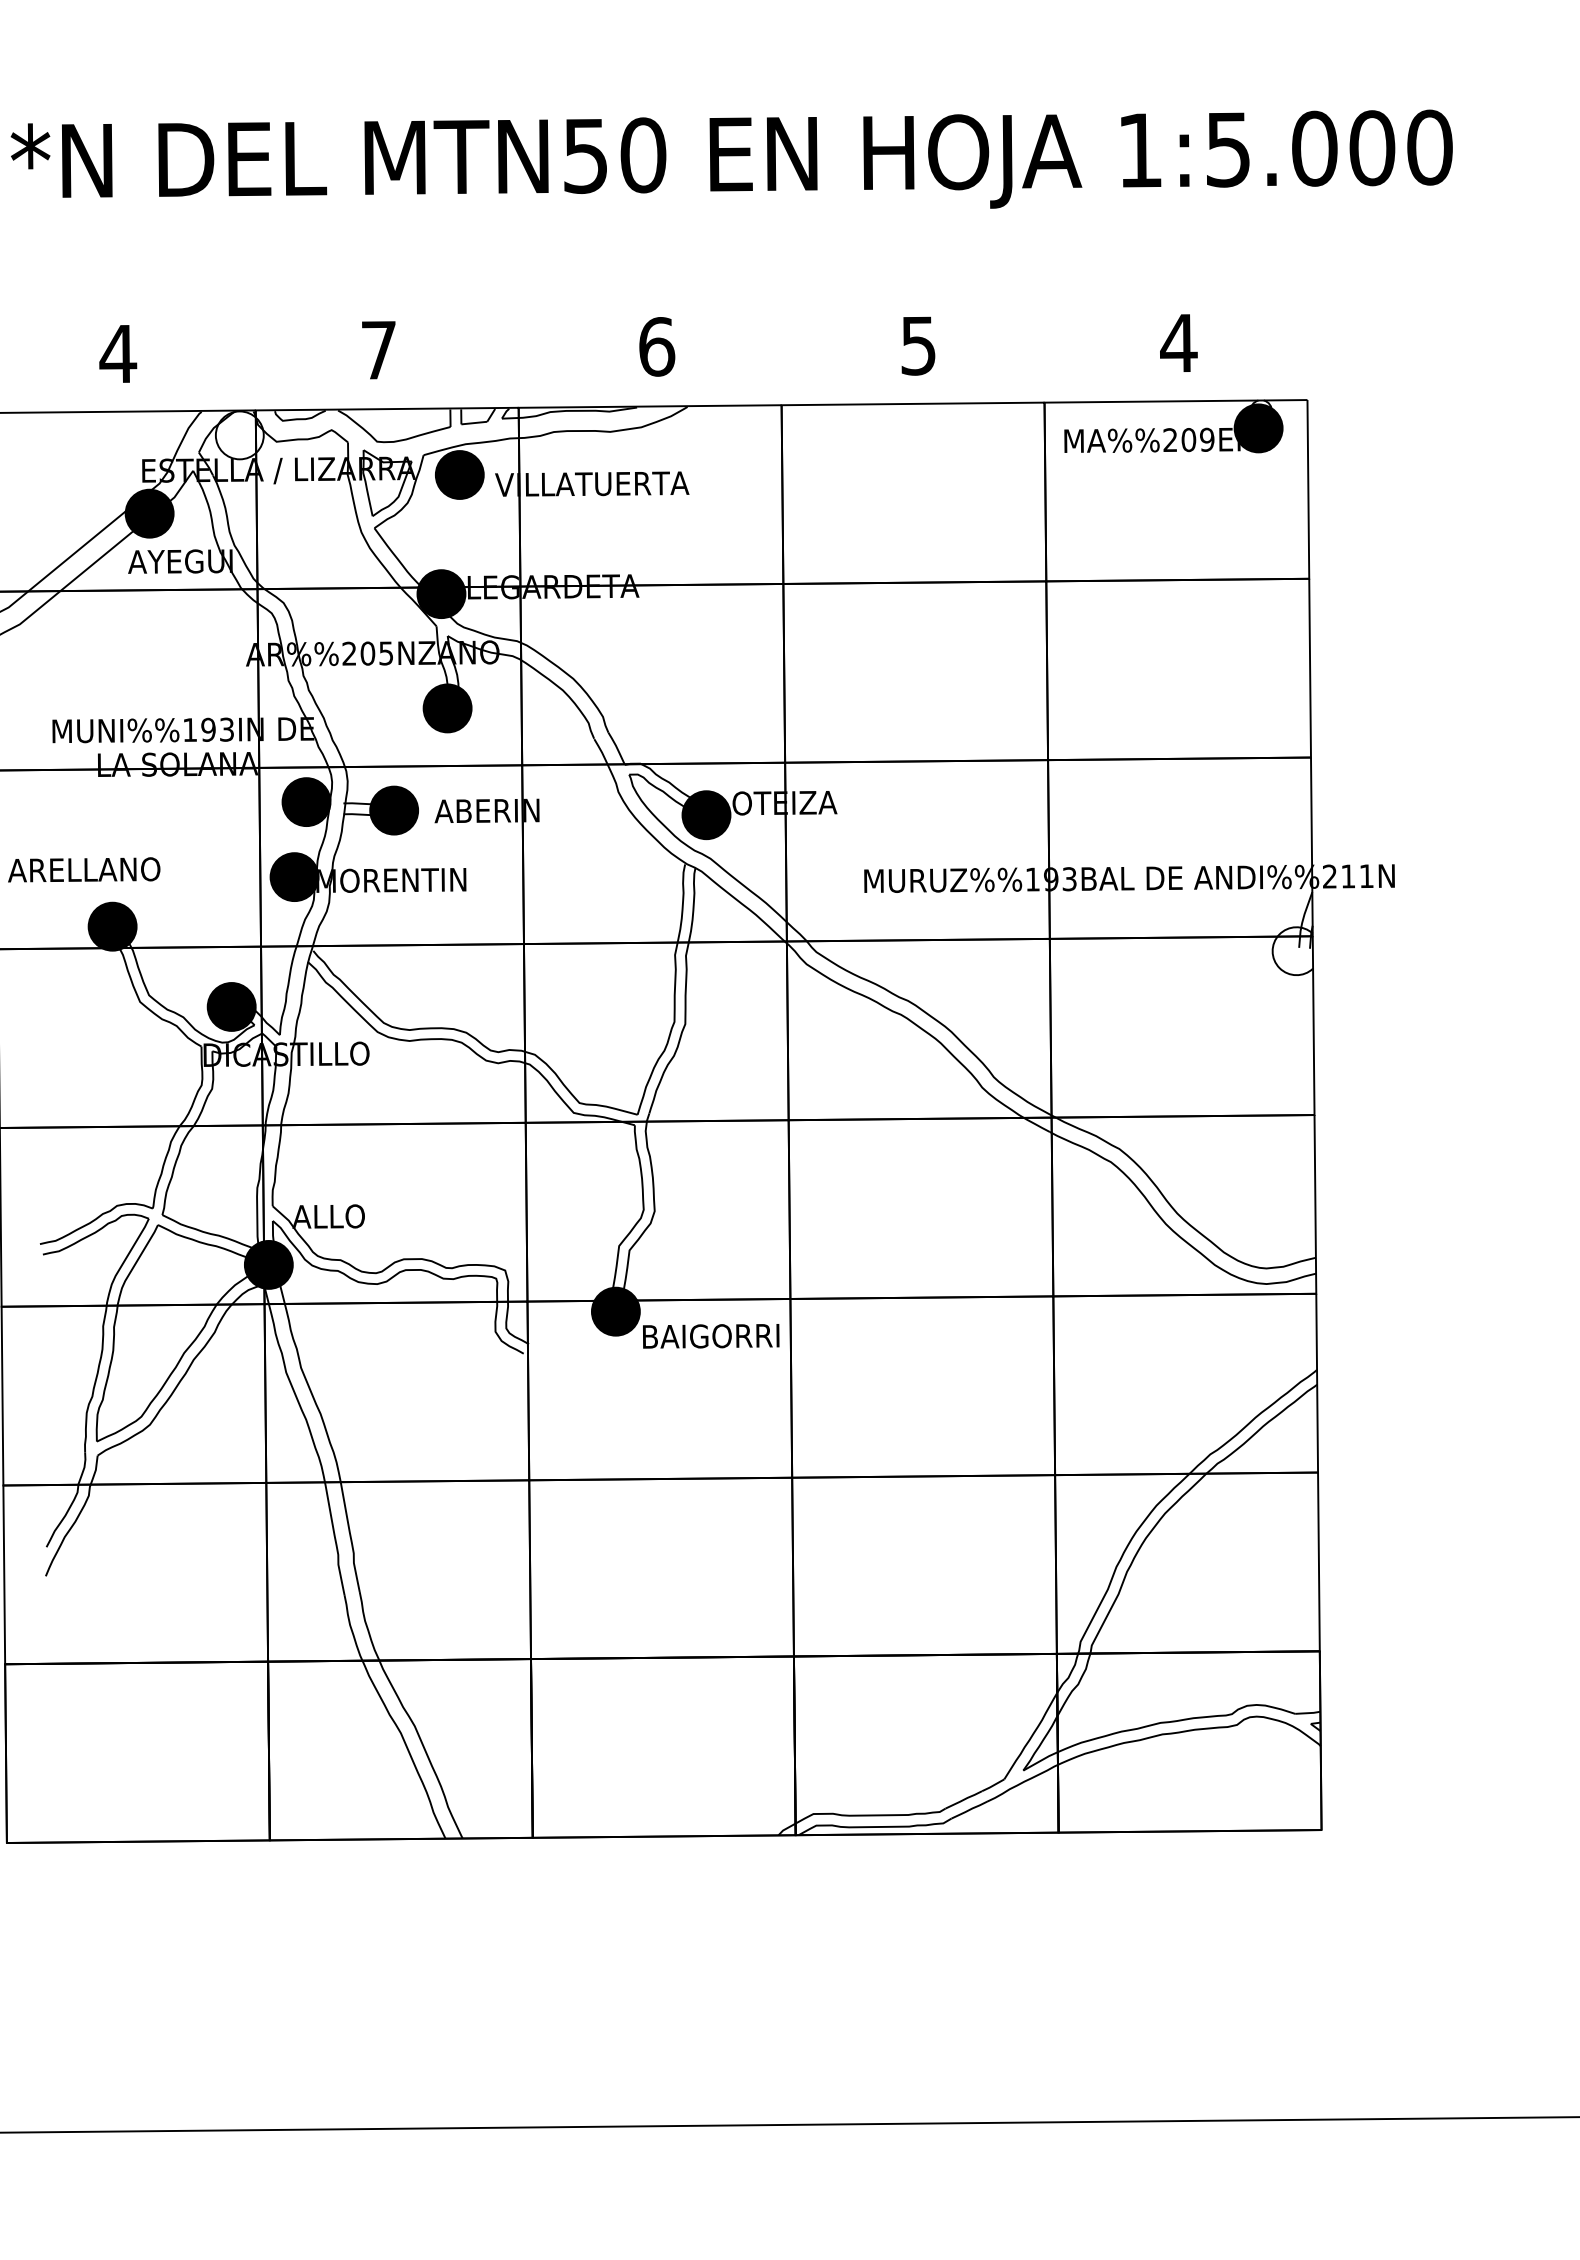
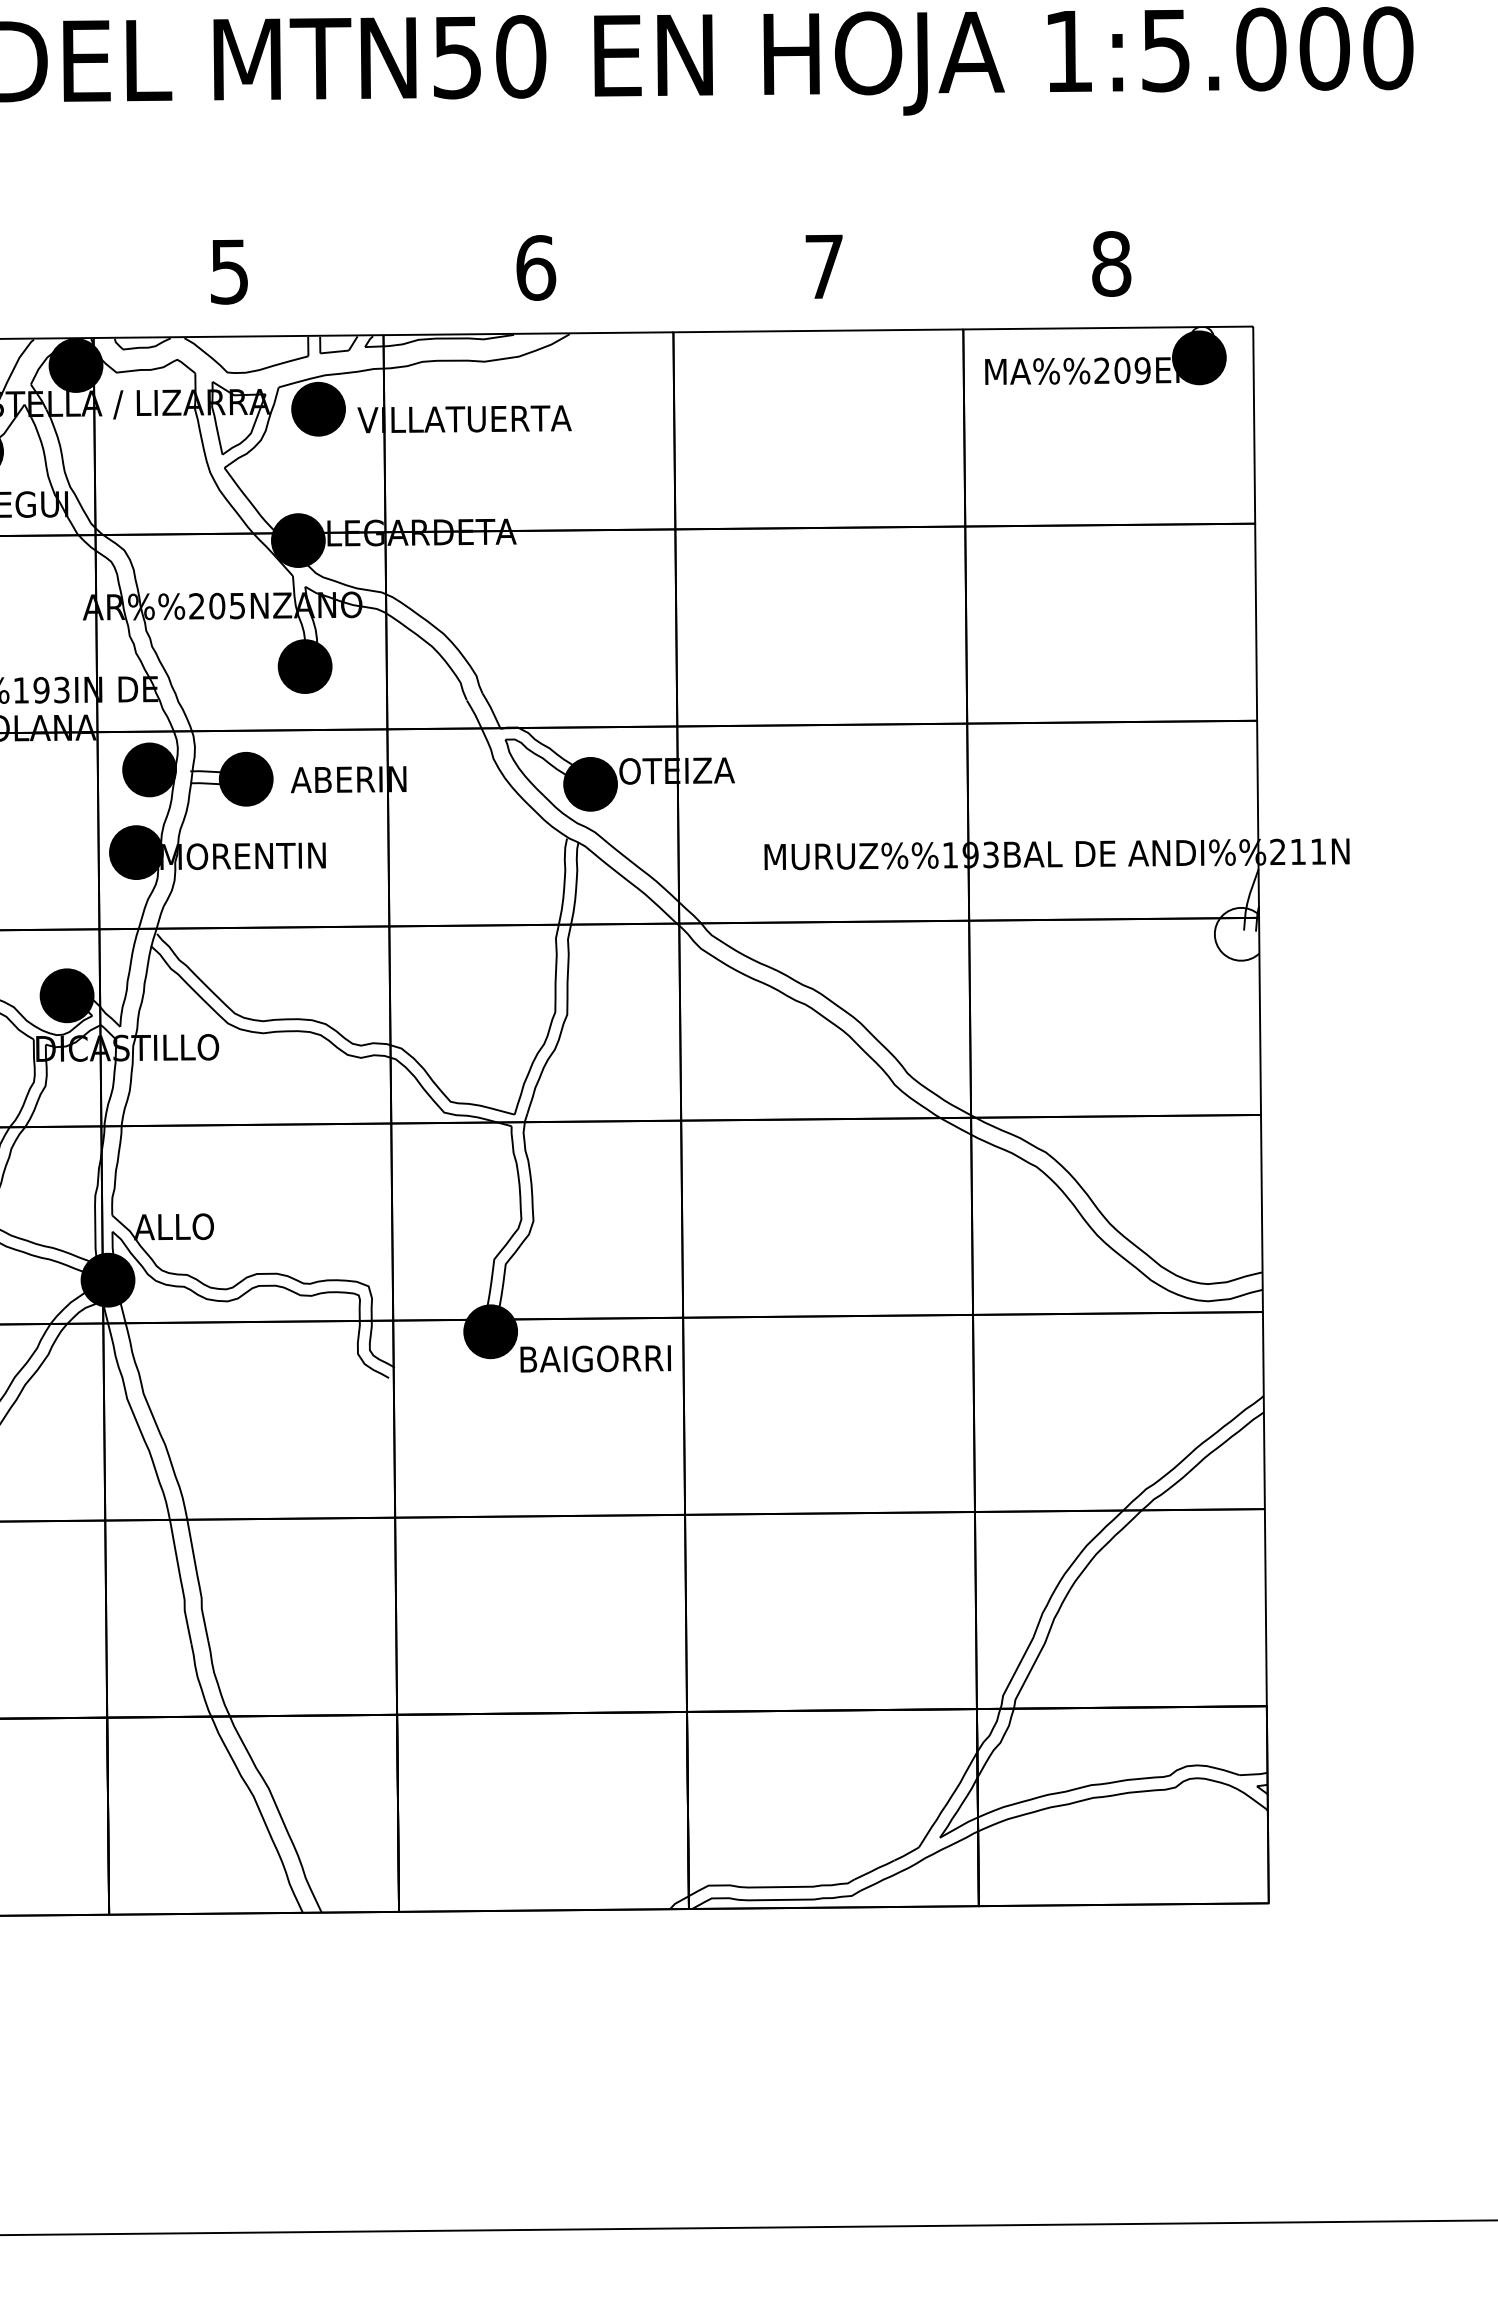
text: (1178, 343) -> (1111, 264), 4 -> 8
text: (918, 345) -> (824, 266), 5 -> 7
text: (378, 350) -> (228, 271), 7 -> 5
fill: (239, 435) -> (75, 365), added

